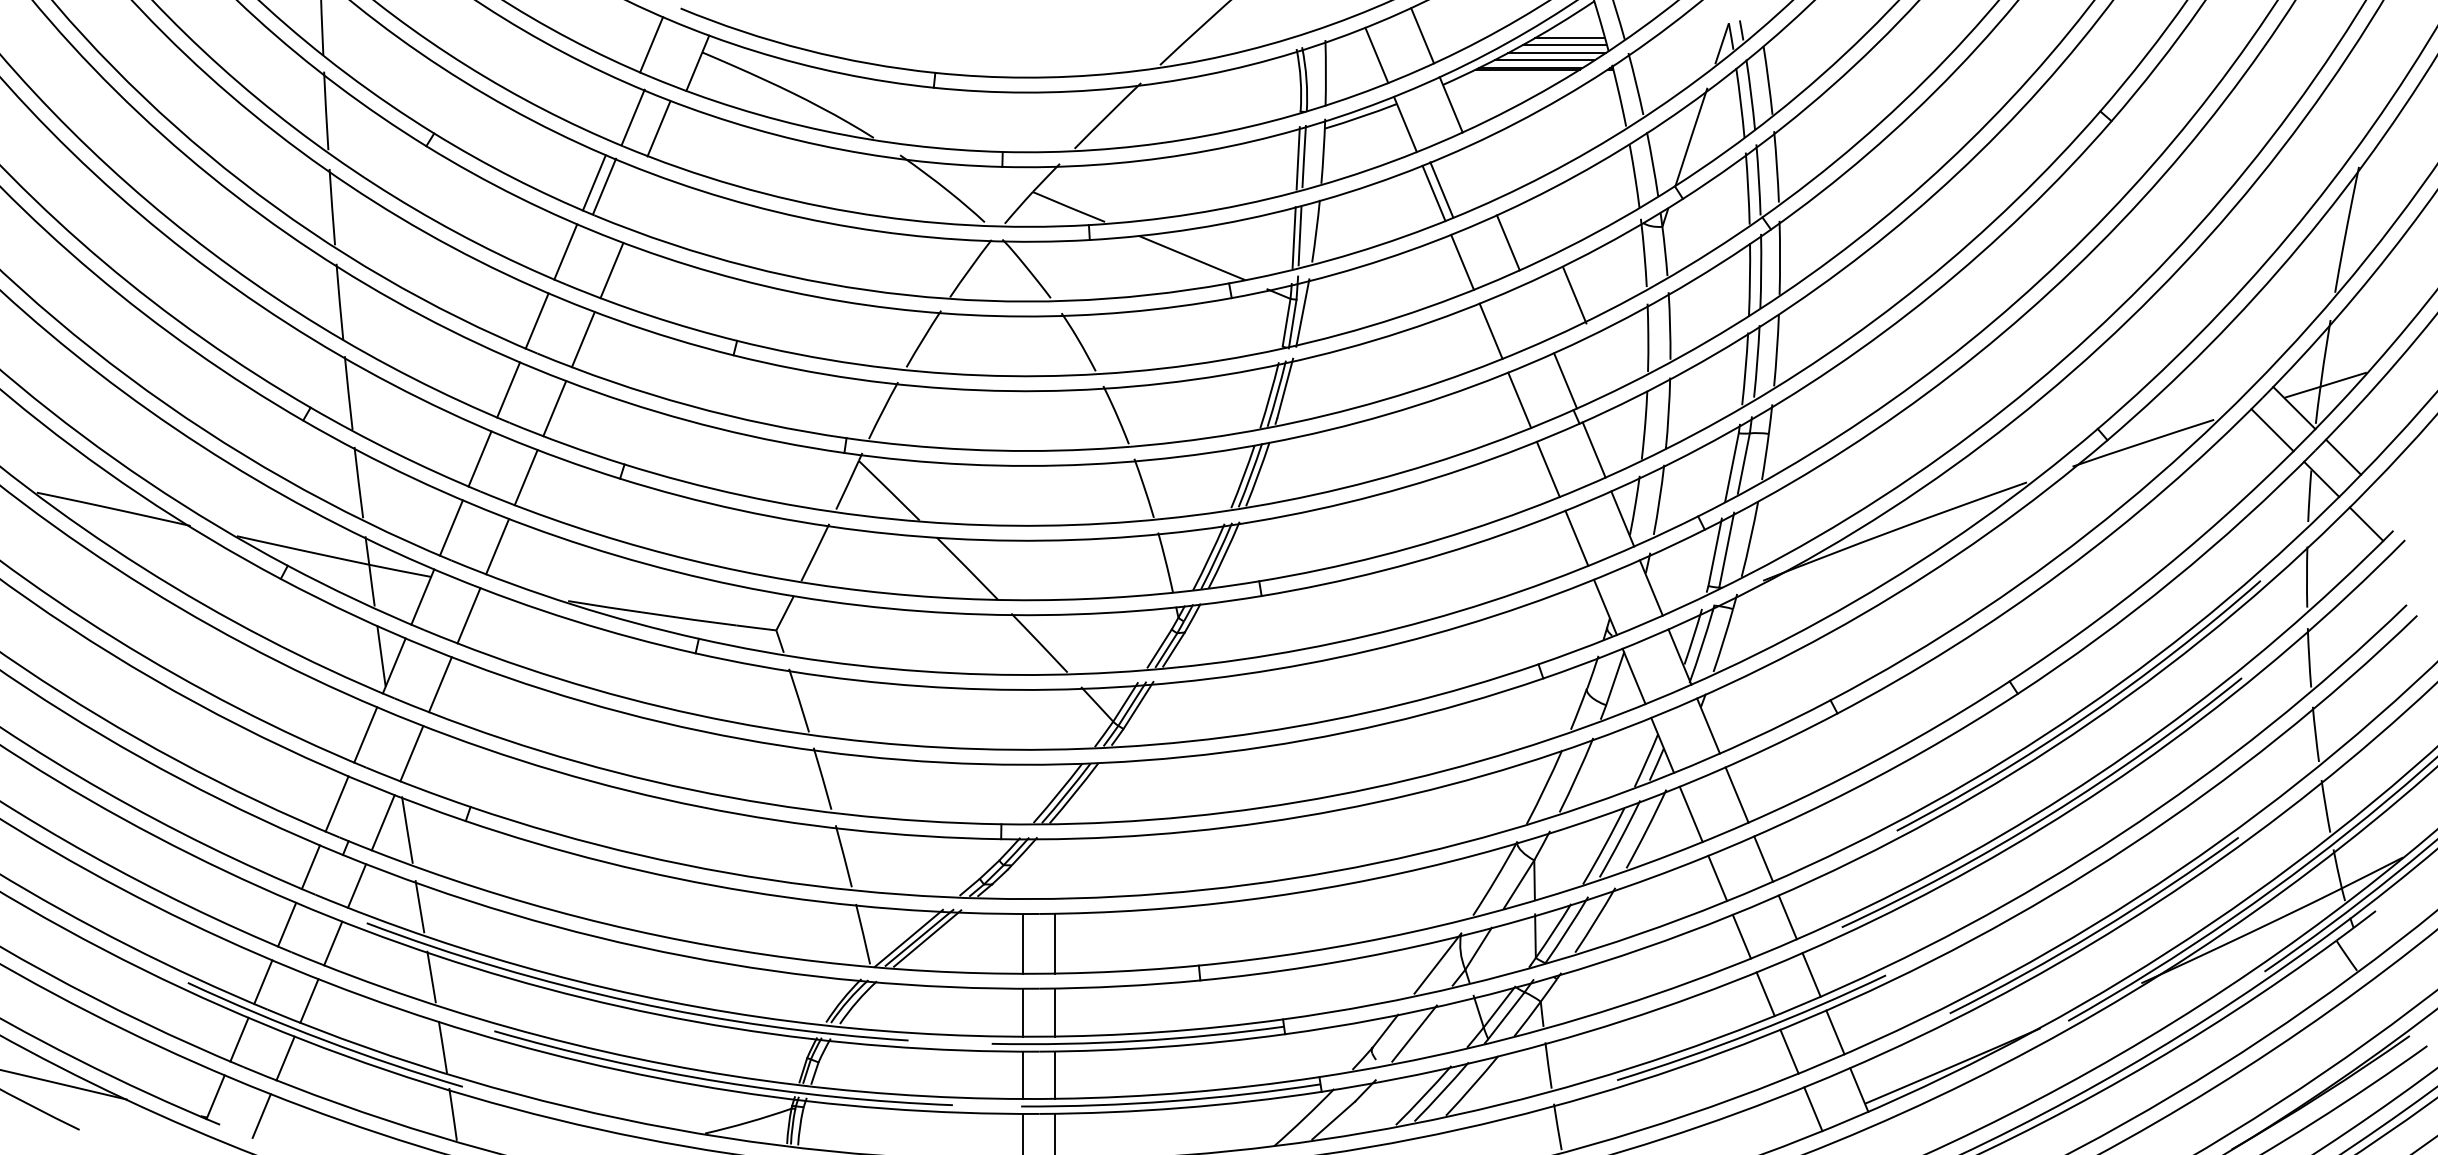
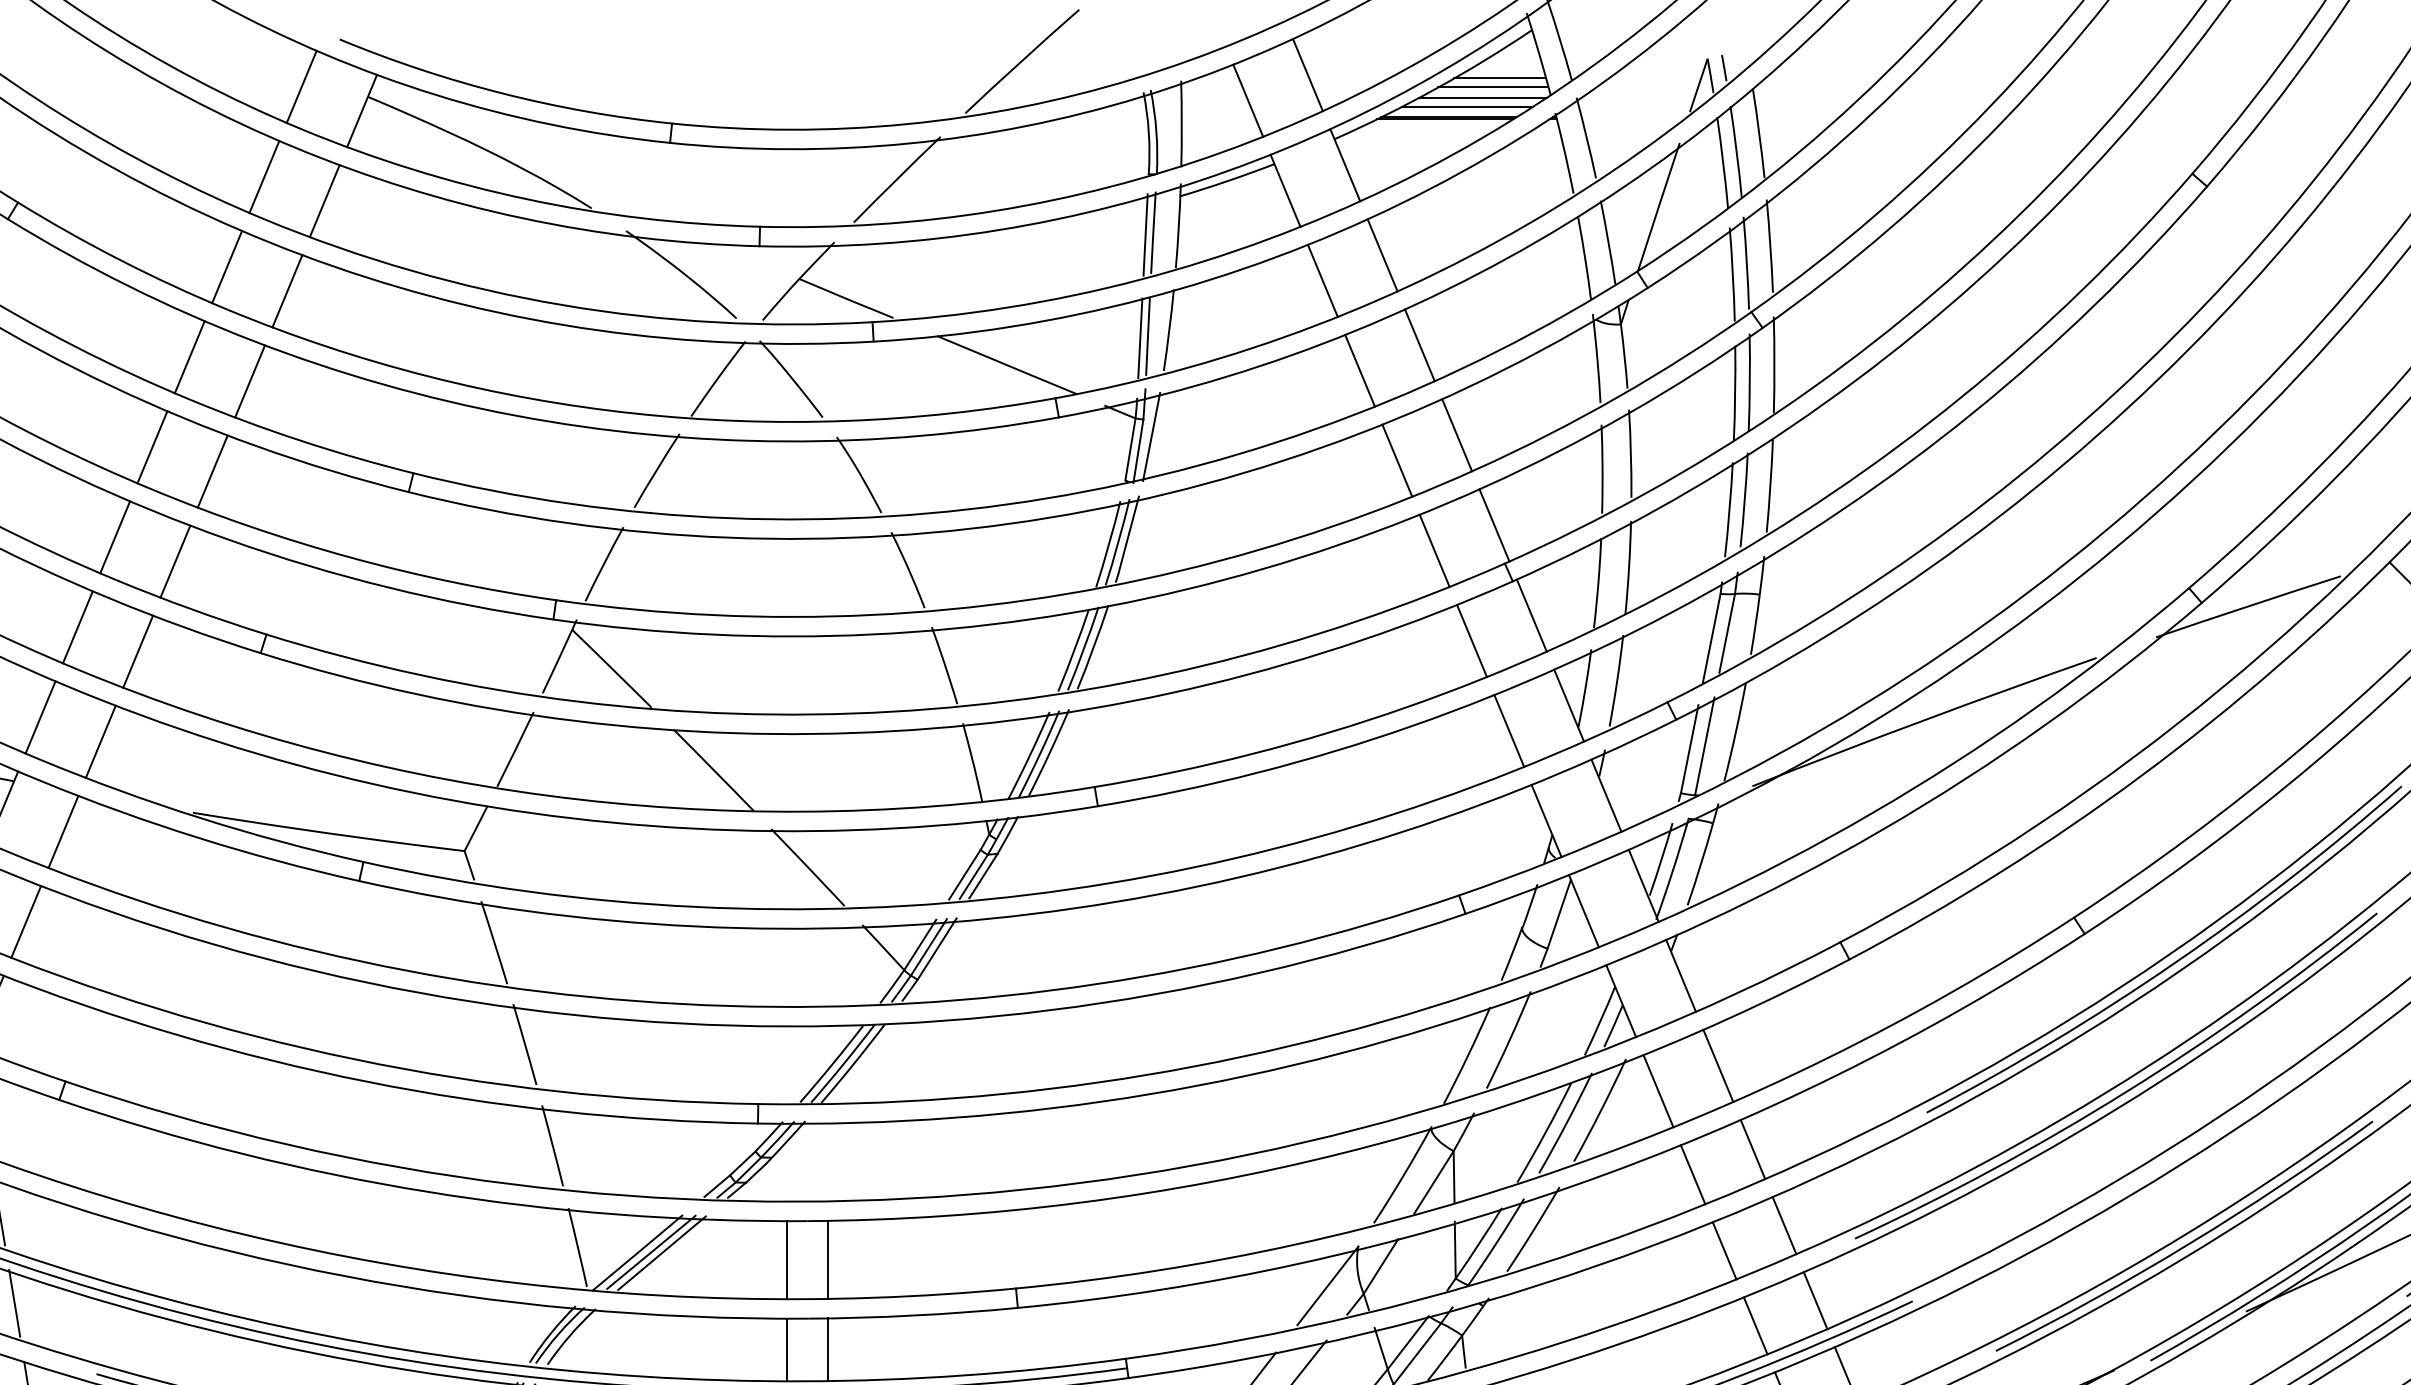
line: (632, 116) -> (323, 200), moved
line: (658, 128) -> (263, 176), moved
line: (604, 186) -> (287, 291), moved
line: (1441, 189) -> (1382, 254), moved
line: (1574, 295) -> (1456, 434), moved

